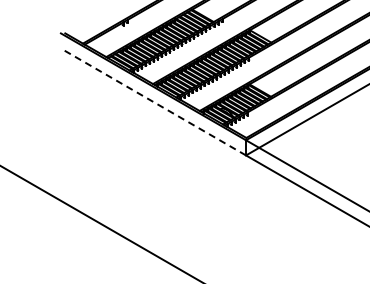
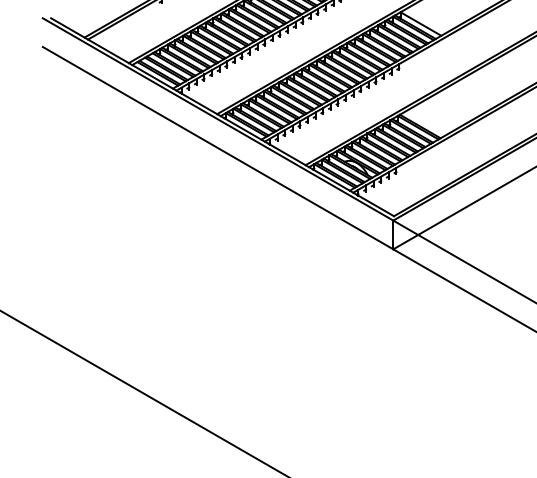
line: (153, 102) -> (218, 149), dashed -> solid

